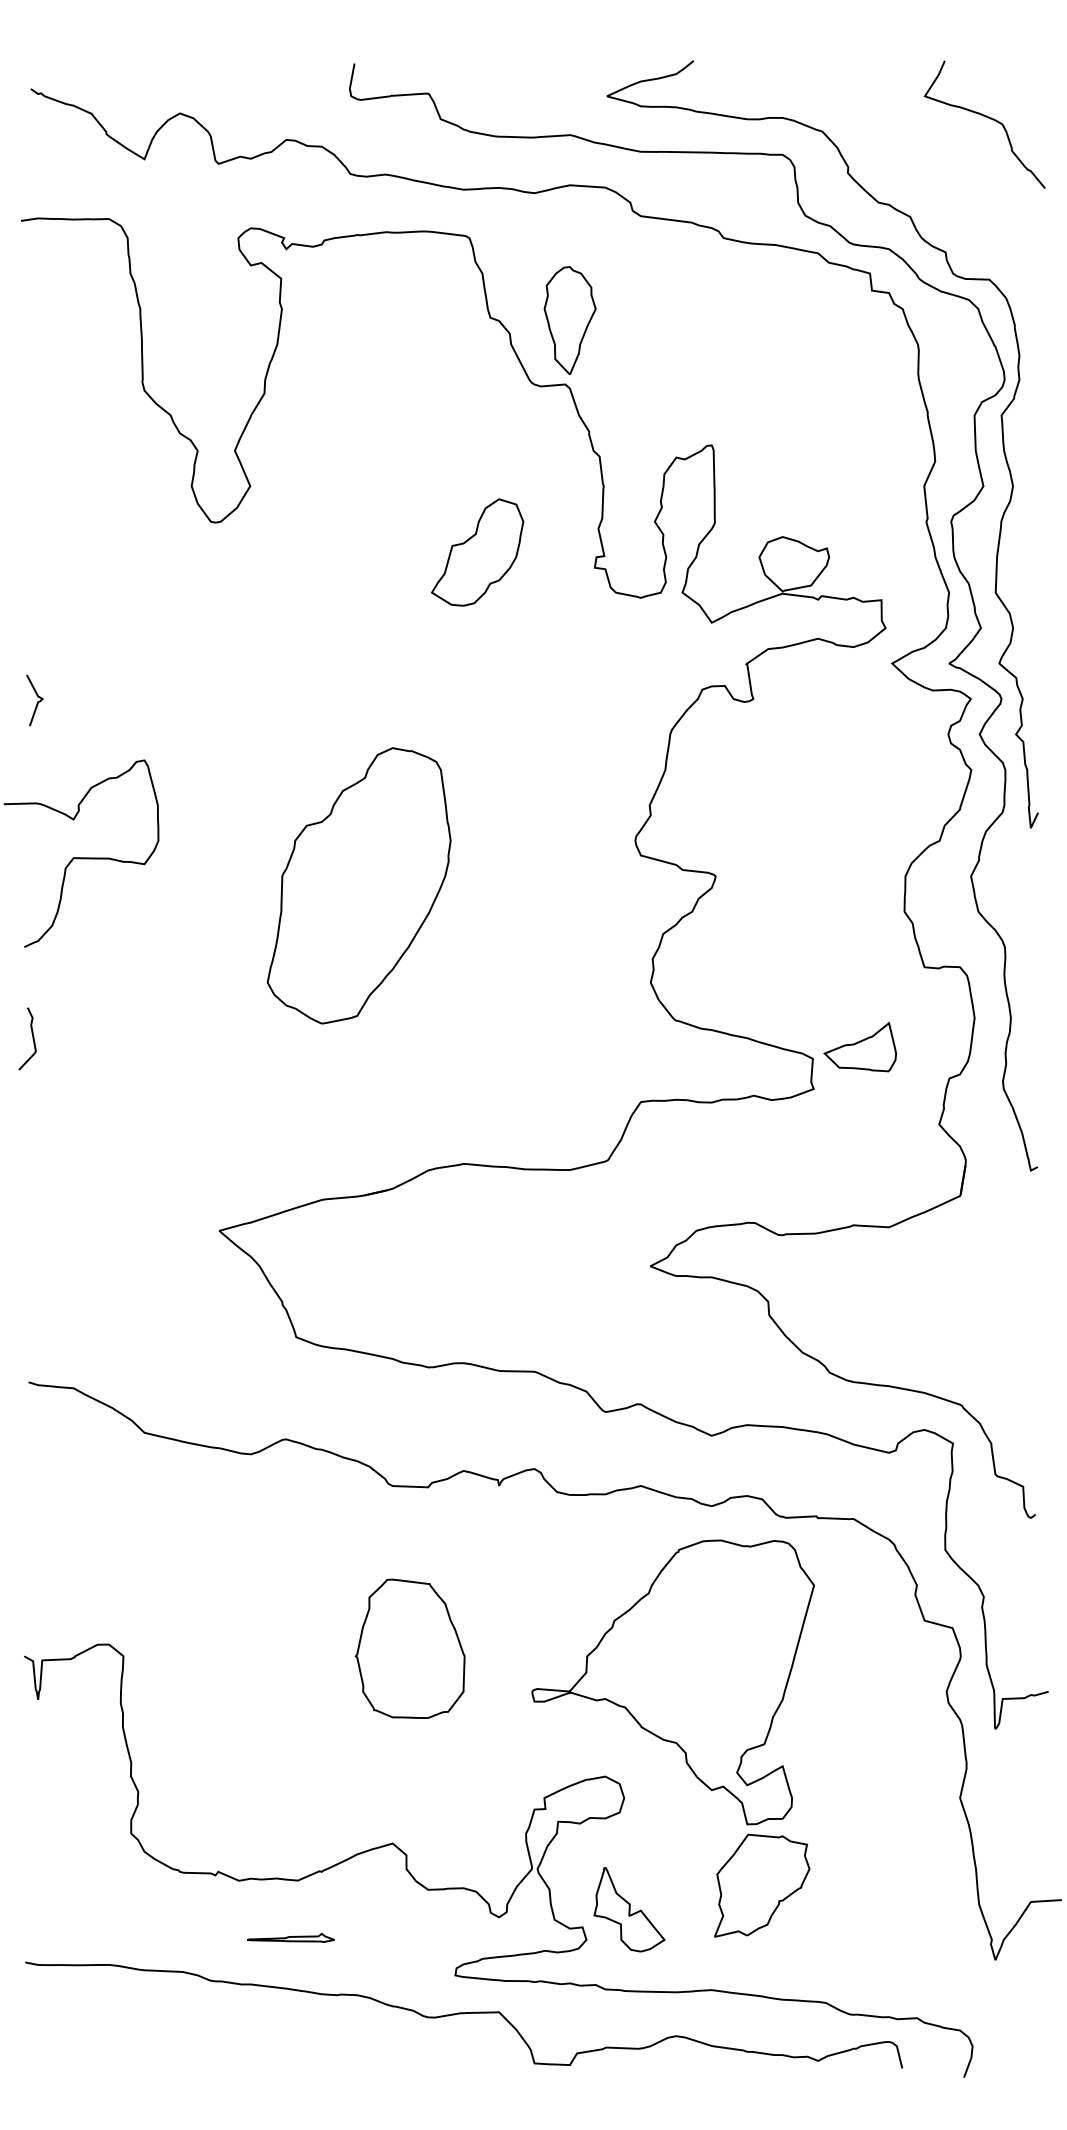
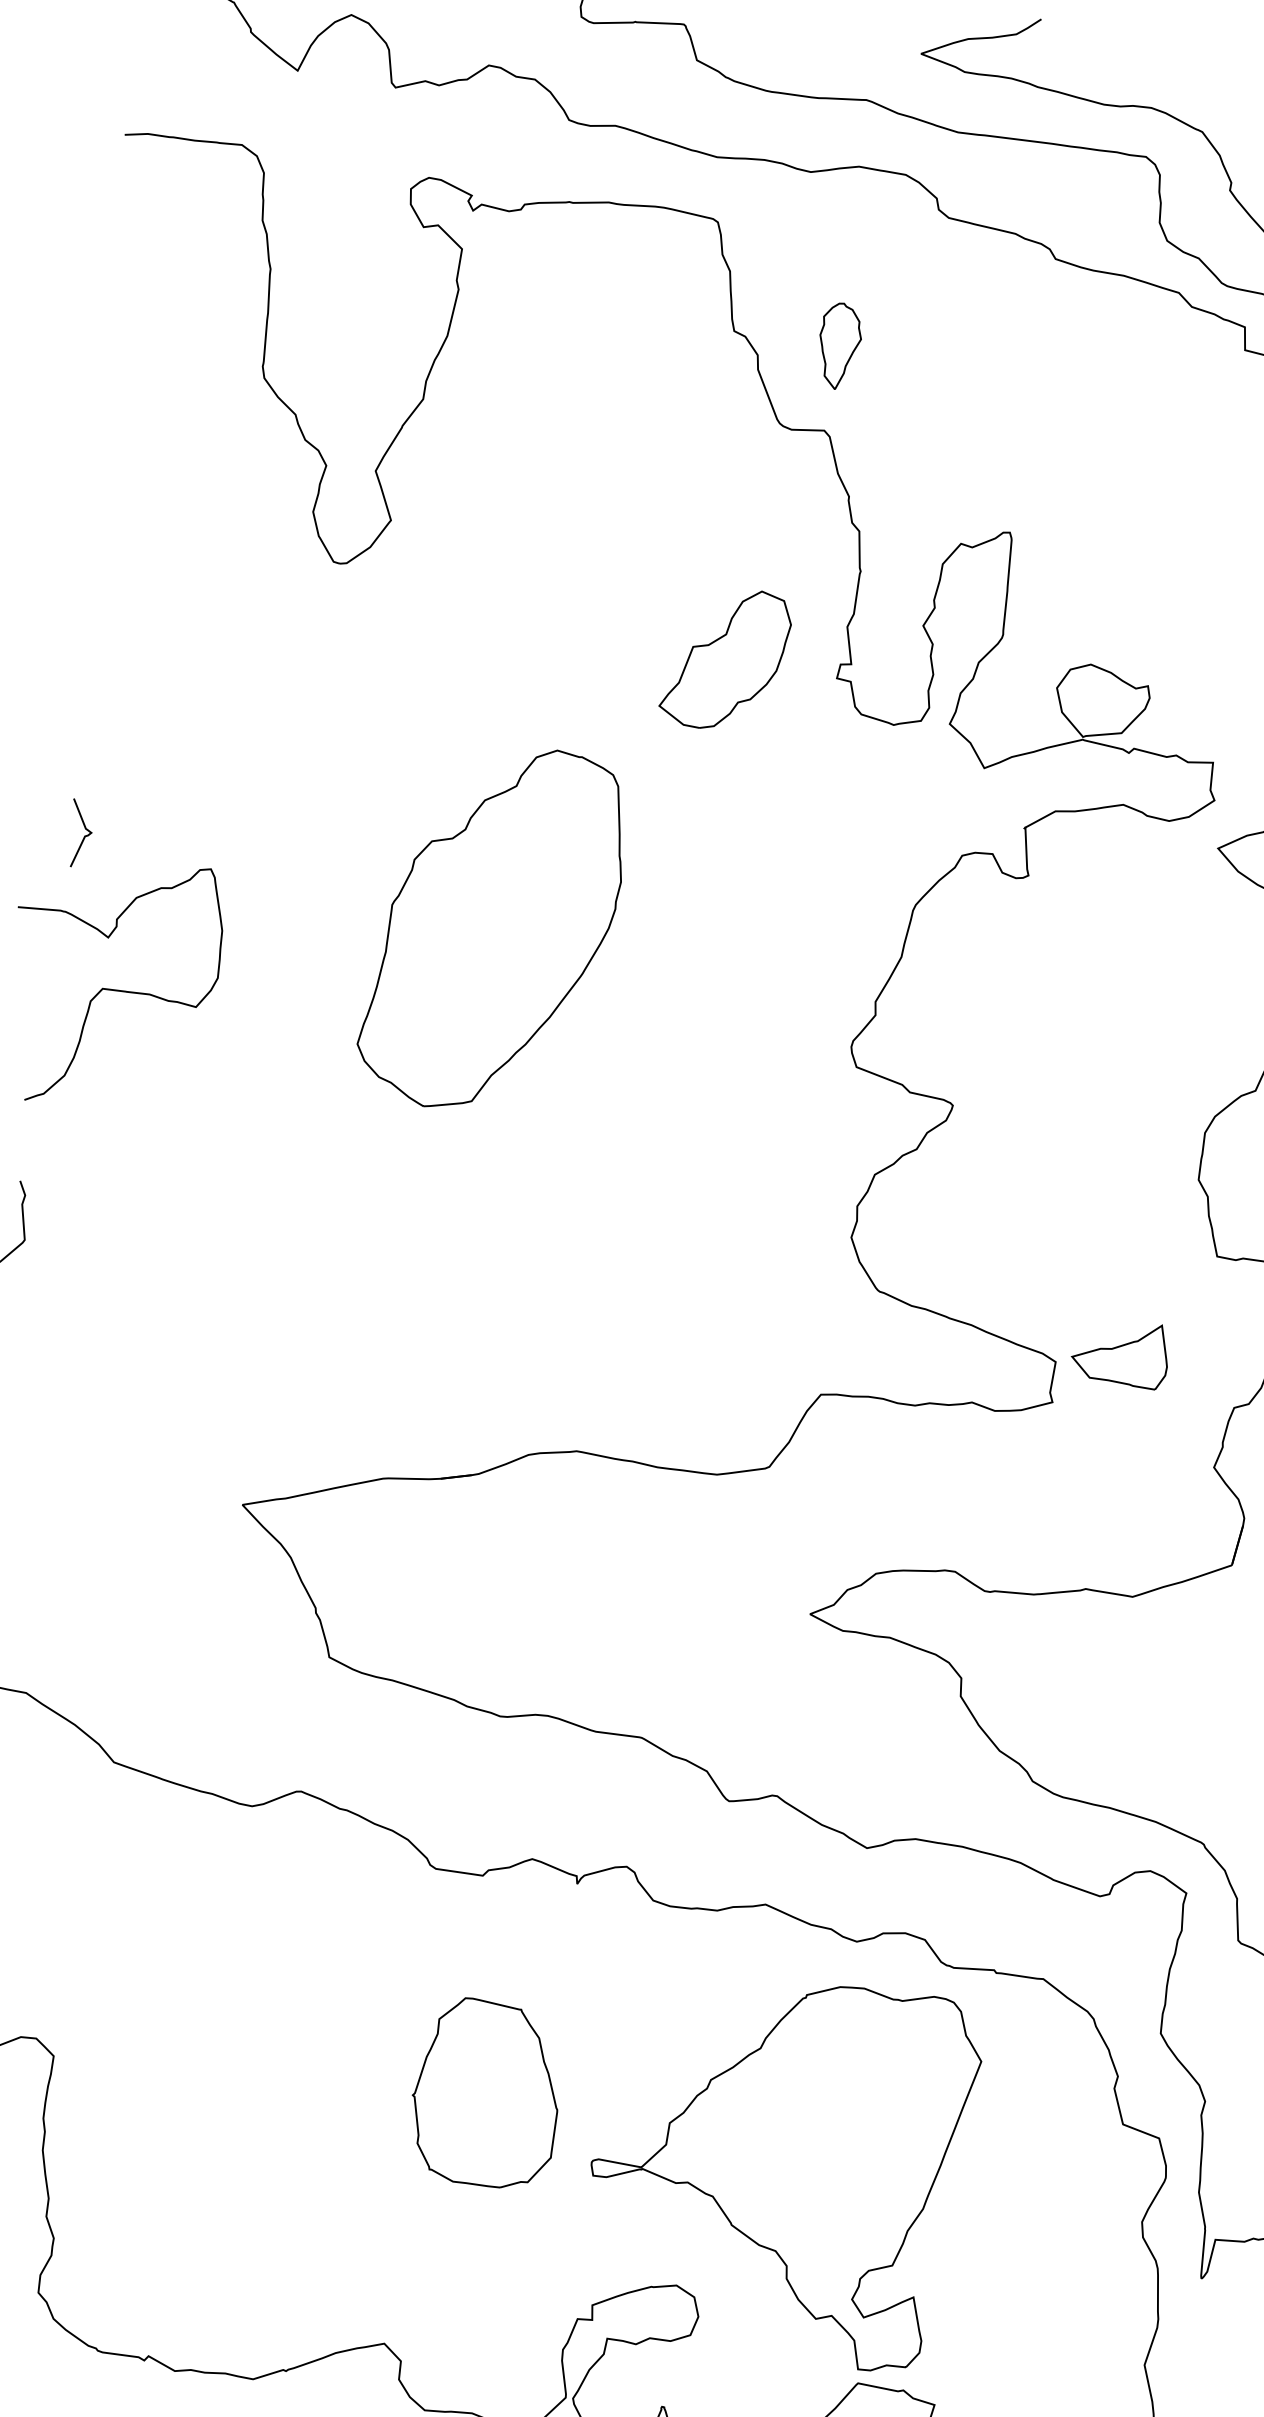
part: (569, 320) -> (838, 346), size x0.6
part: (477, 552) -> (725, 659), moved
curve: (37, 701) -> (84, 835), moved
part: (358, 885) -> (492, 928), moved
part: (409, 1648) -> (485, 2092), moved

